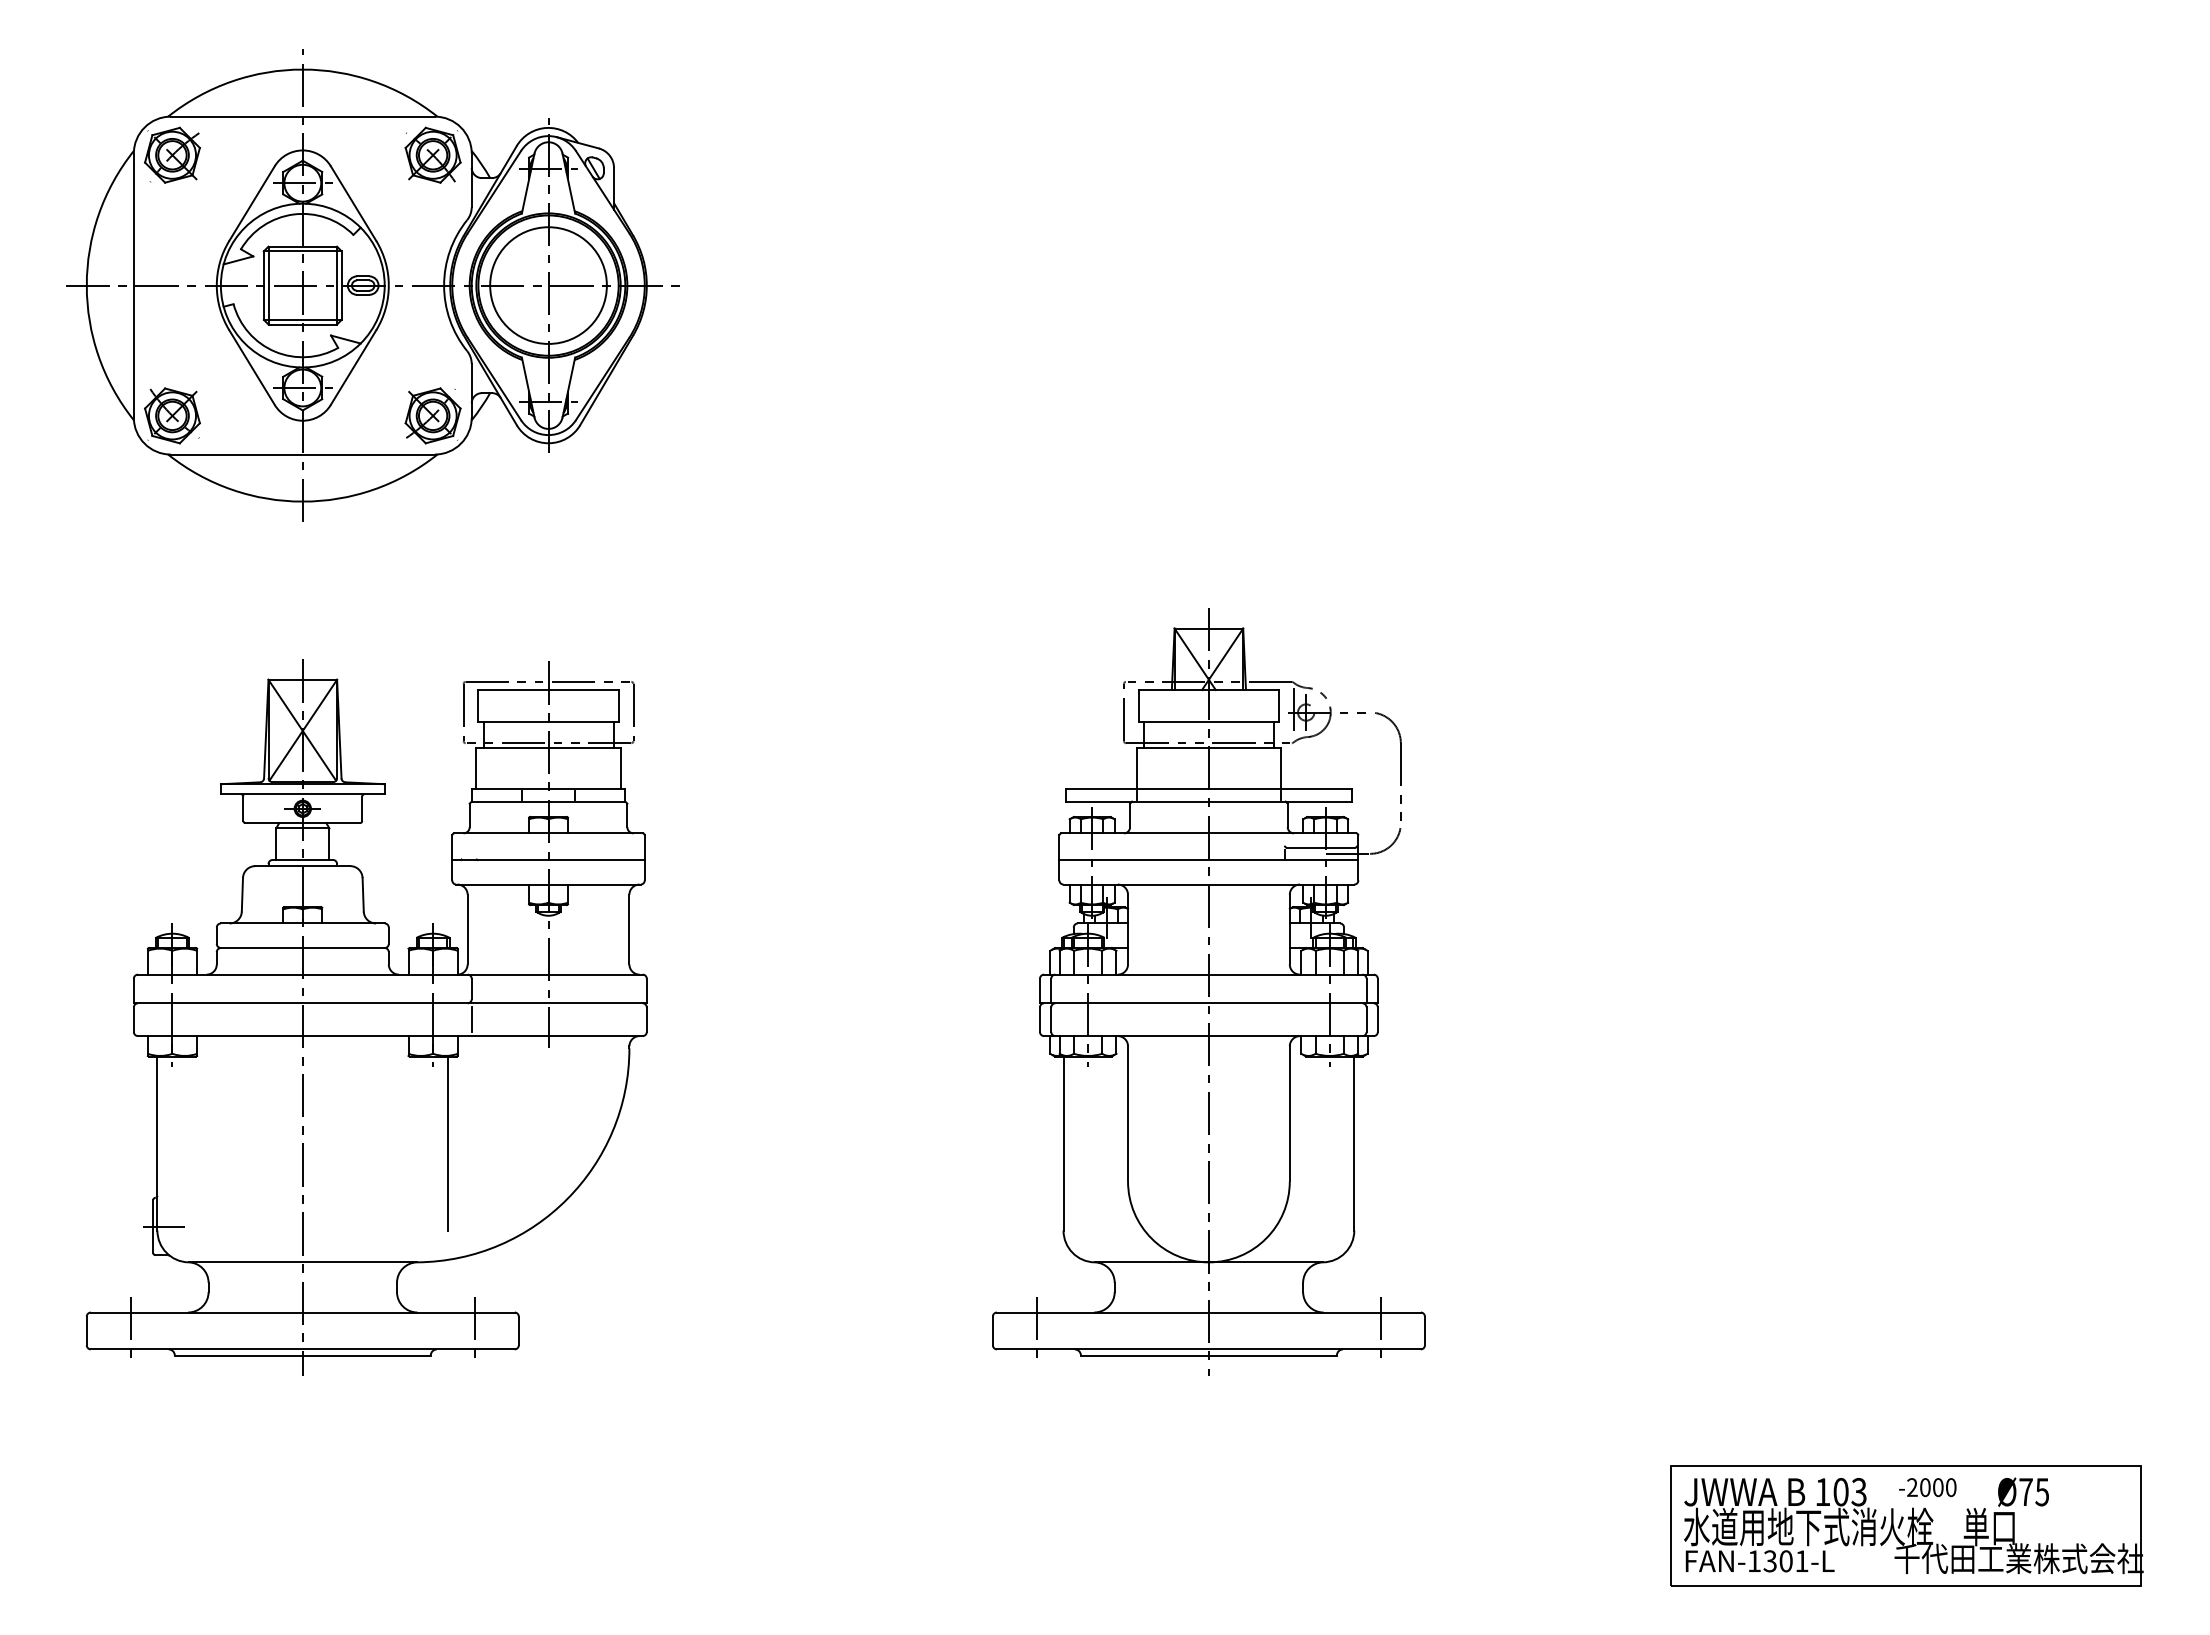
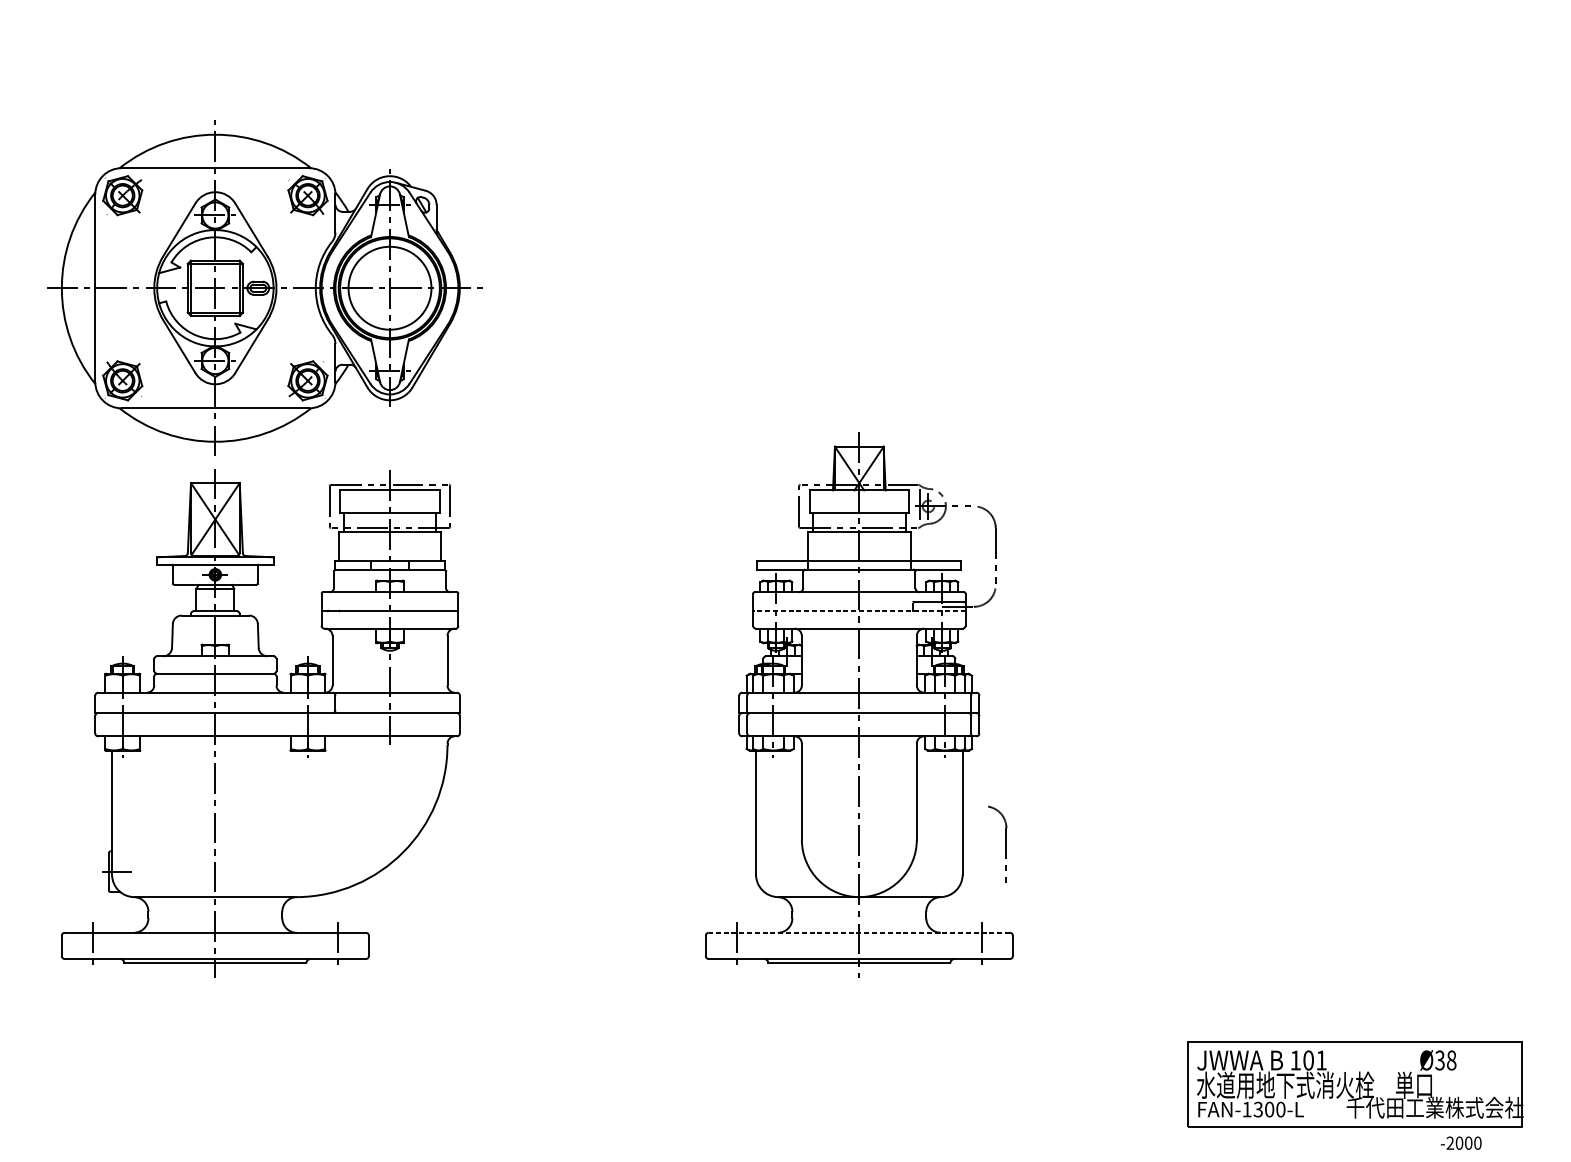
part: (372, 285) -> (264, 288), moved
line: (1208, 859) -> (859, 610), solid -> dashed
line: (471, 1019) -> (335, 724), removed
line: (448, 1143) -> (318, 812), removed
part: (1415, 1188) -> (1006, 844), added
line: (1208, 1312) -> (859, 932), solid -> dashed
text: (1927, 1487) -> (1461, 1143), moved
text: (1858, 1492) -> (1321, 1060), 103 -> 101
text: (2034, 1492) -> (1446, 1060), Ø75 -> Ø38
text: (1801, 1561) -> (1280, 1109), FAN-1301-L -> FAN-1300-L

